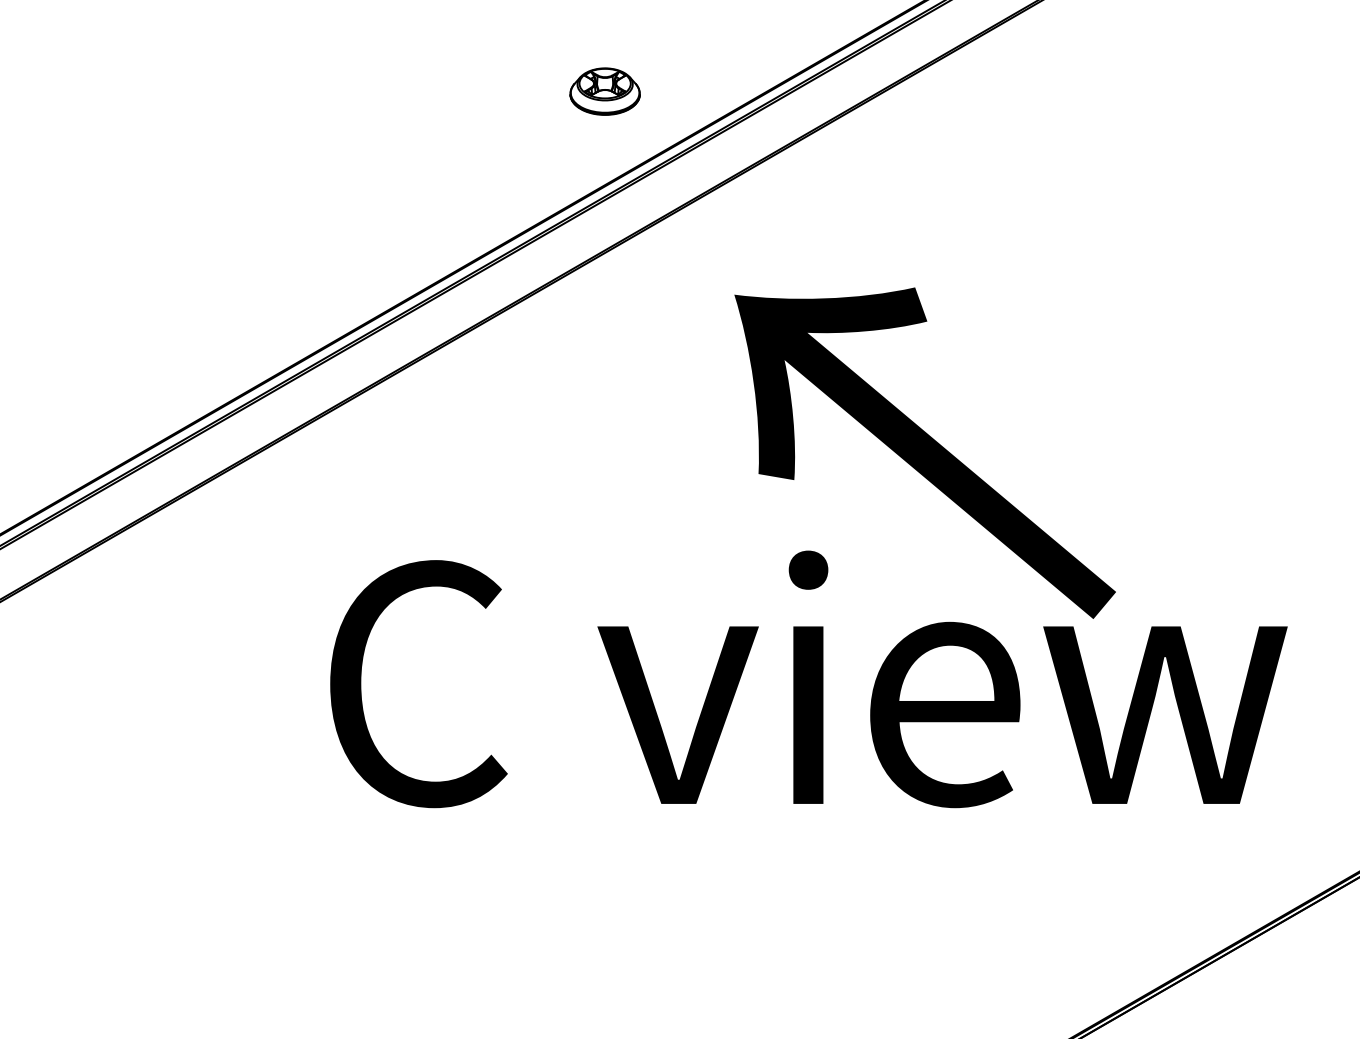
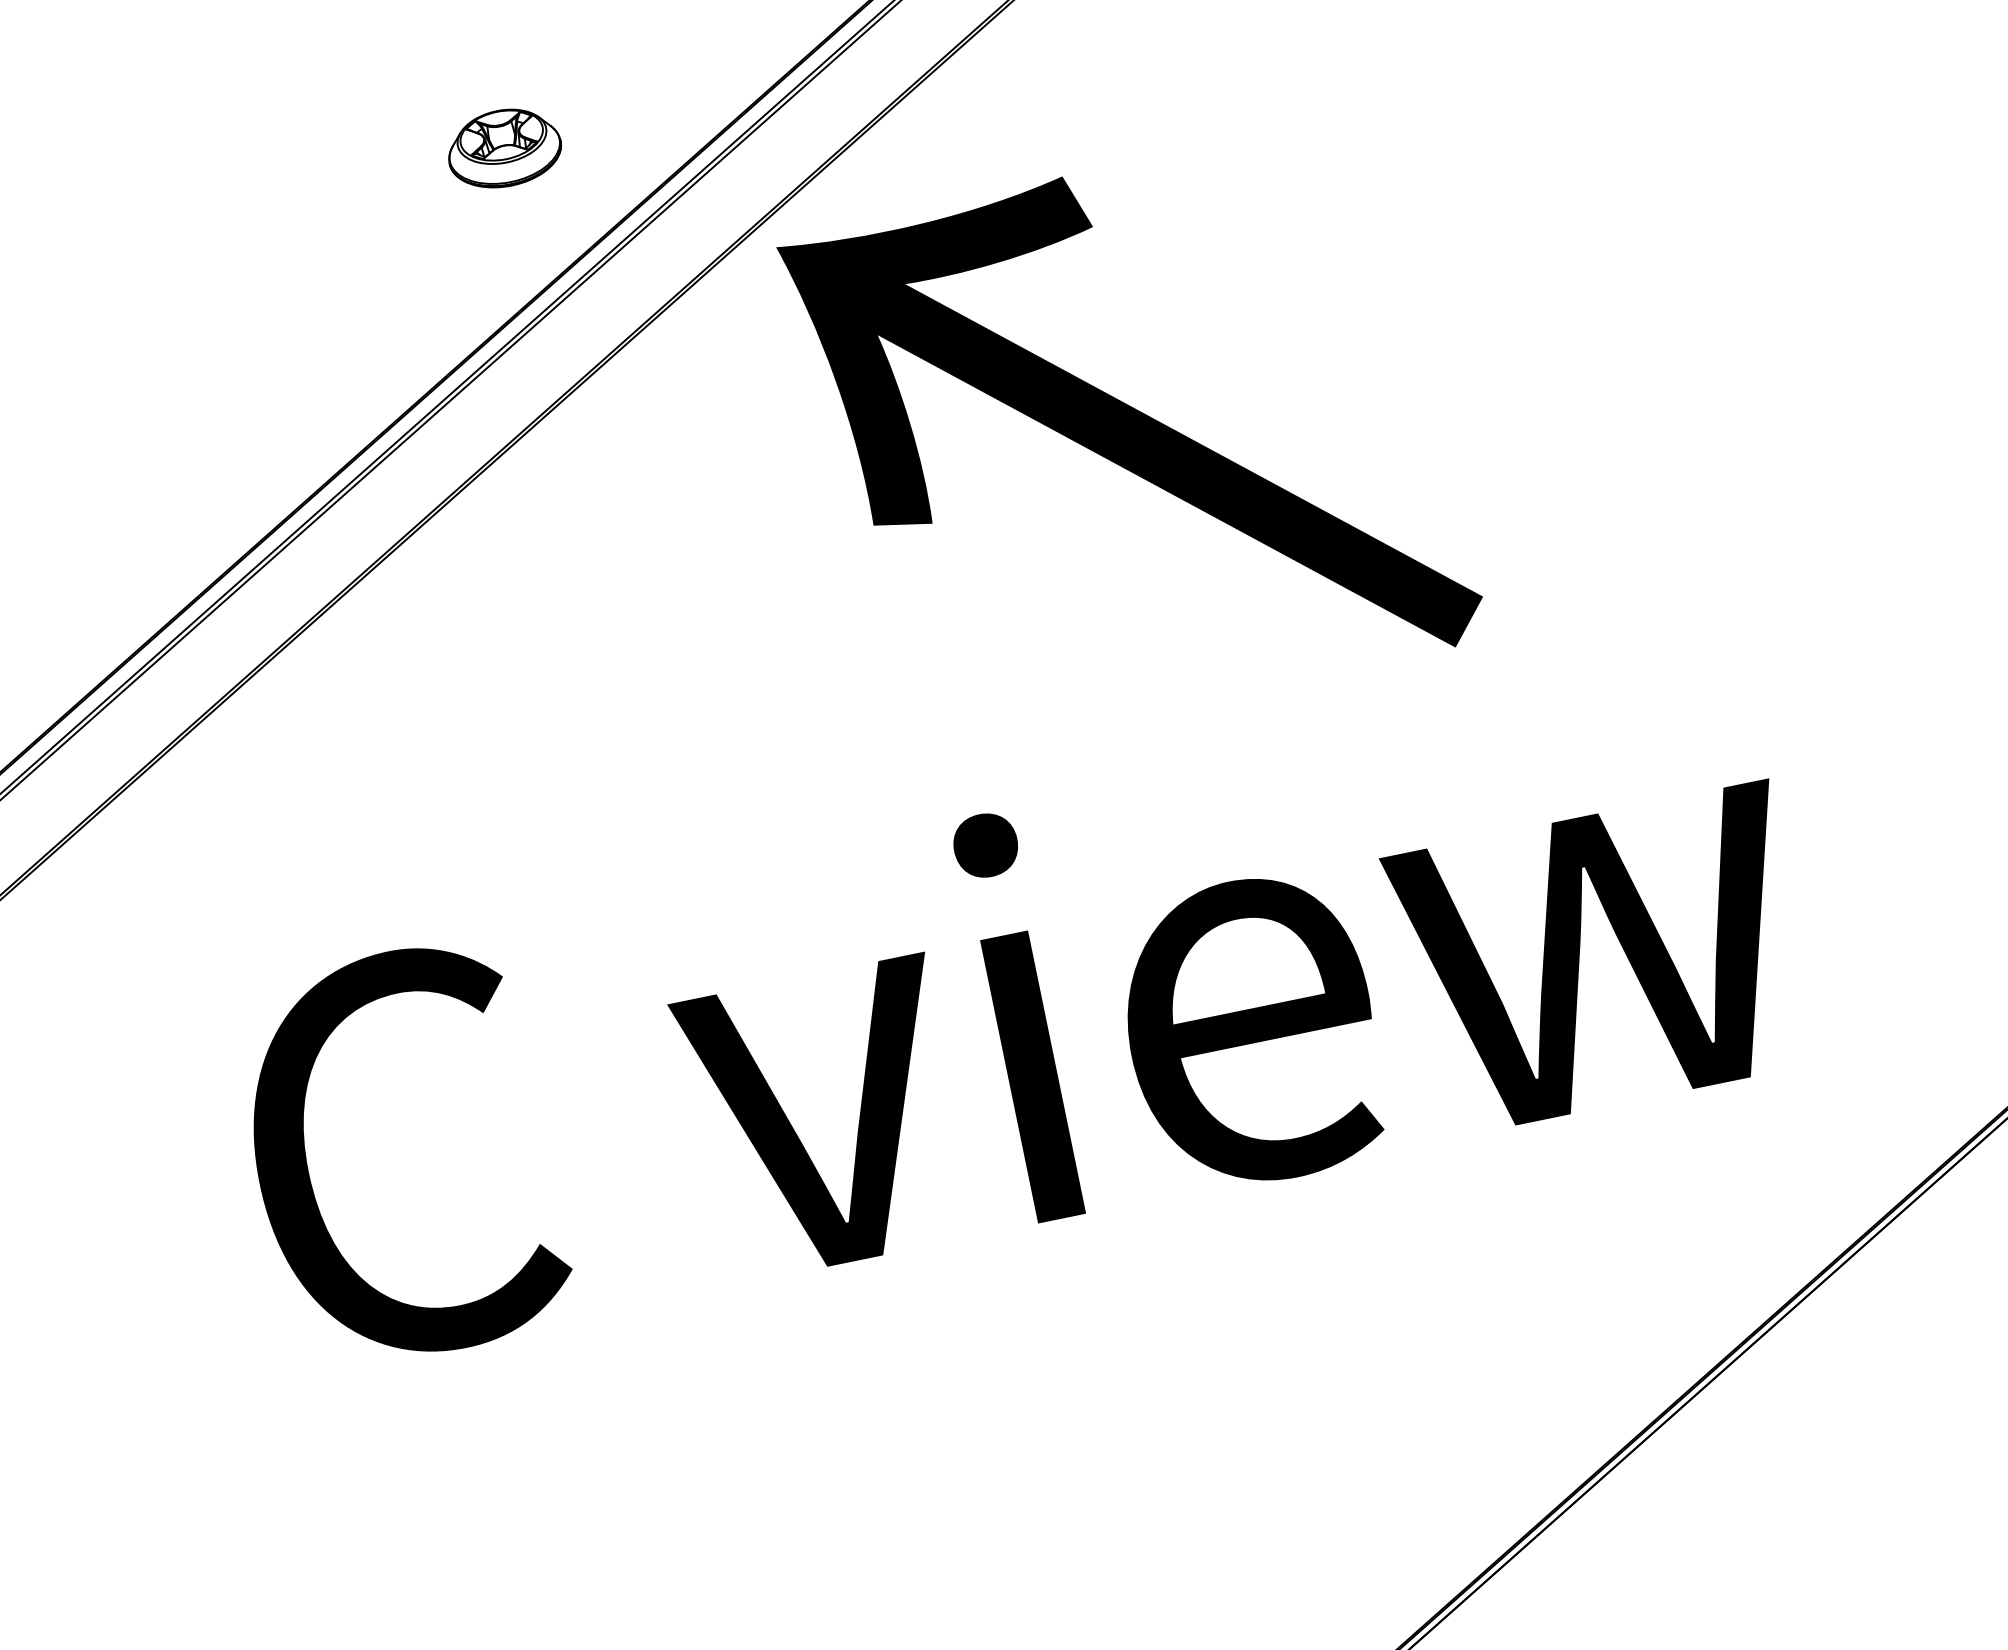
text: (924, 452) -> (1131, 436), moved

